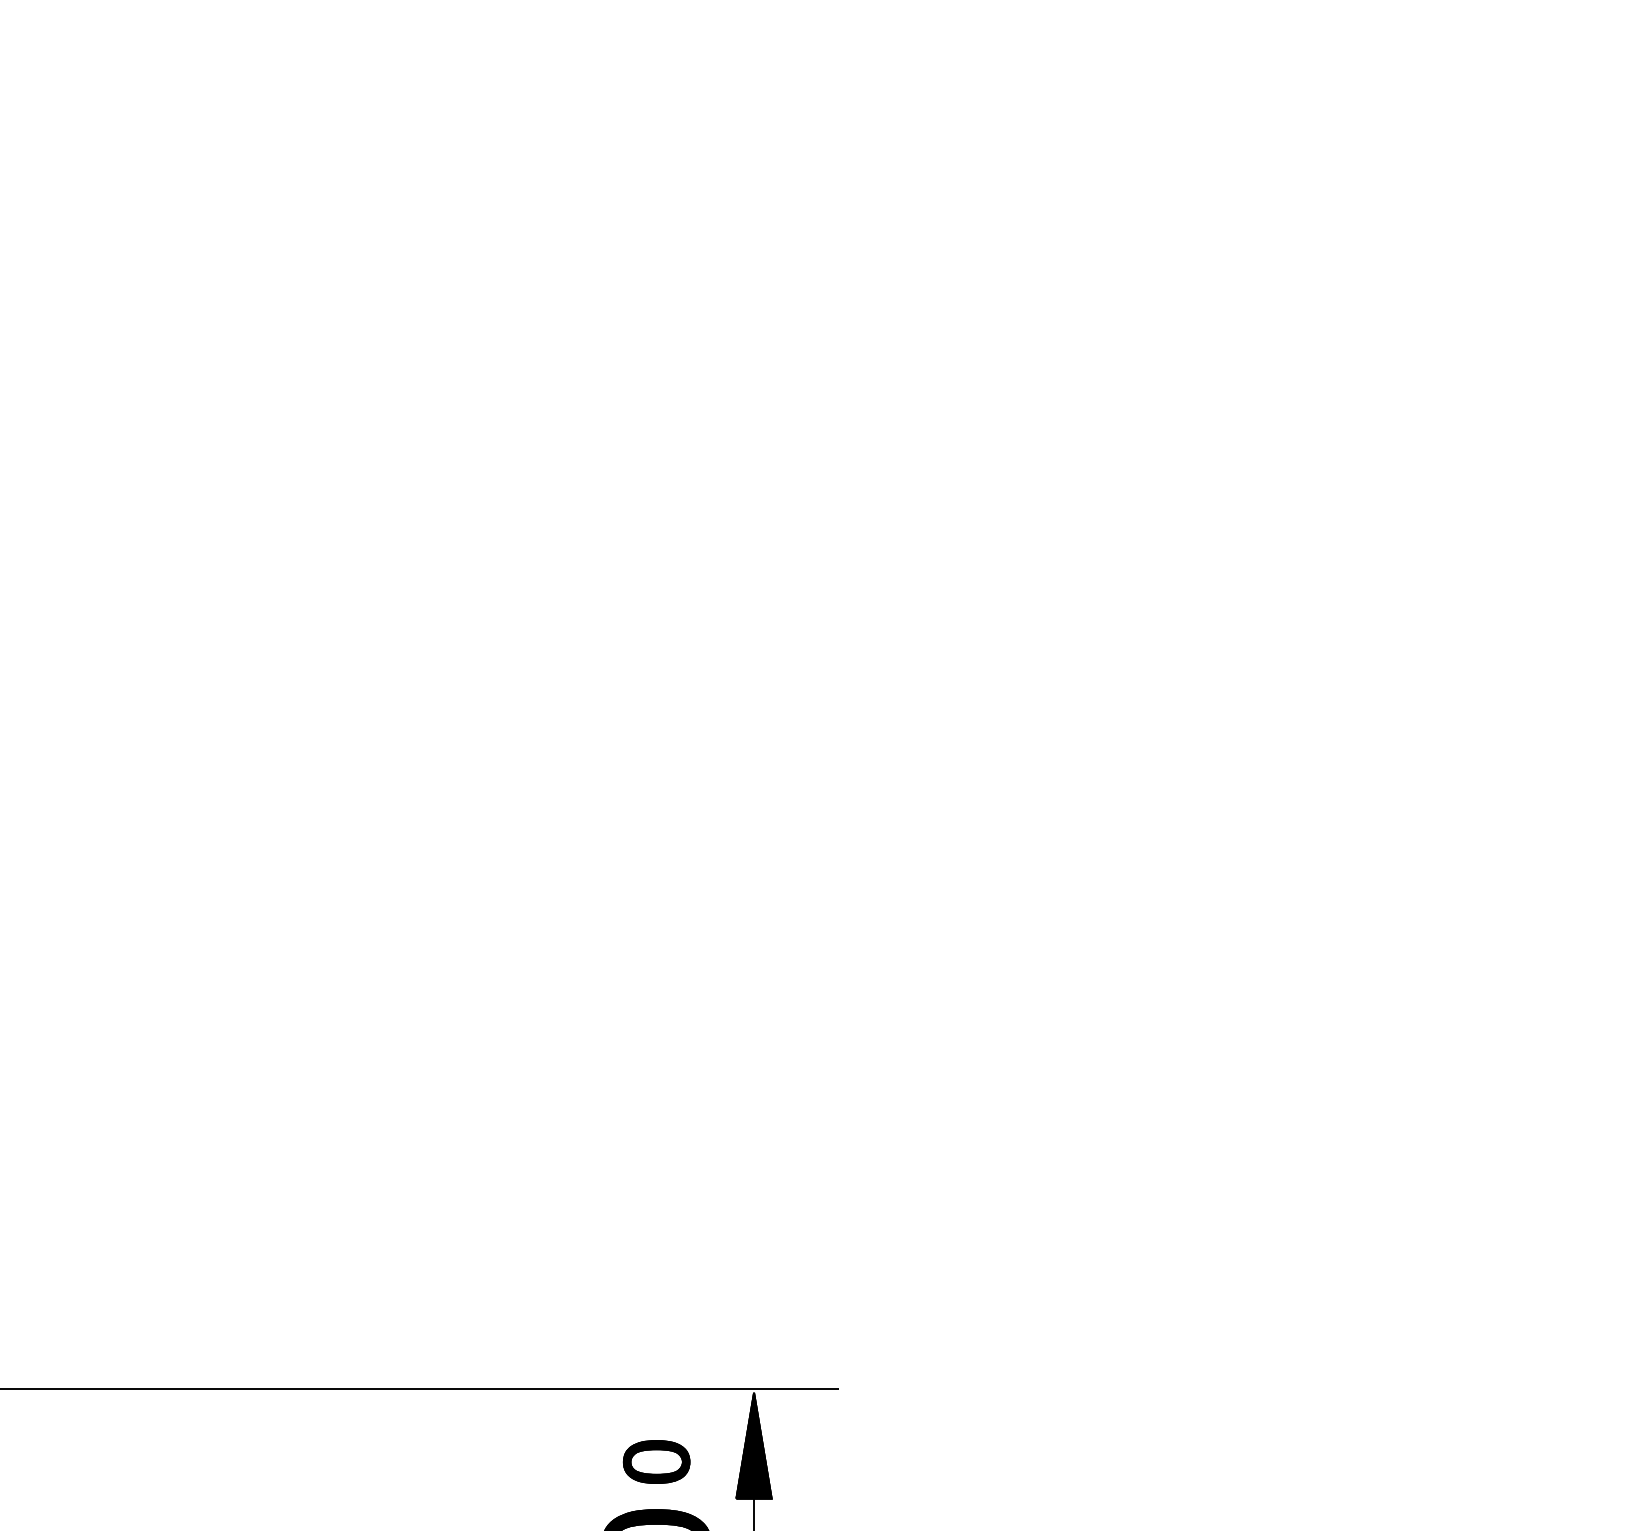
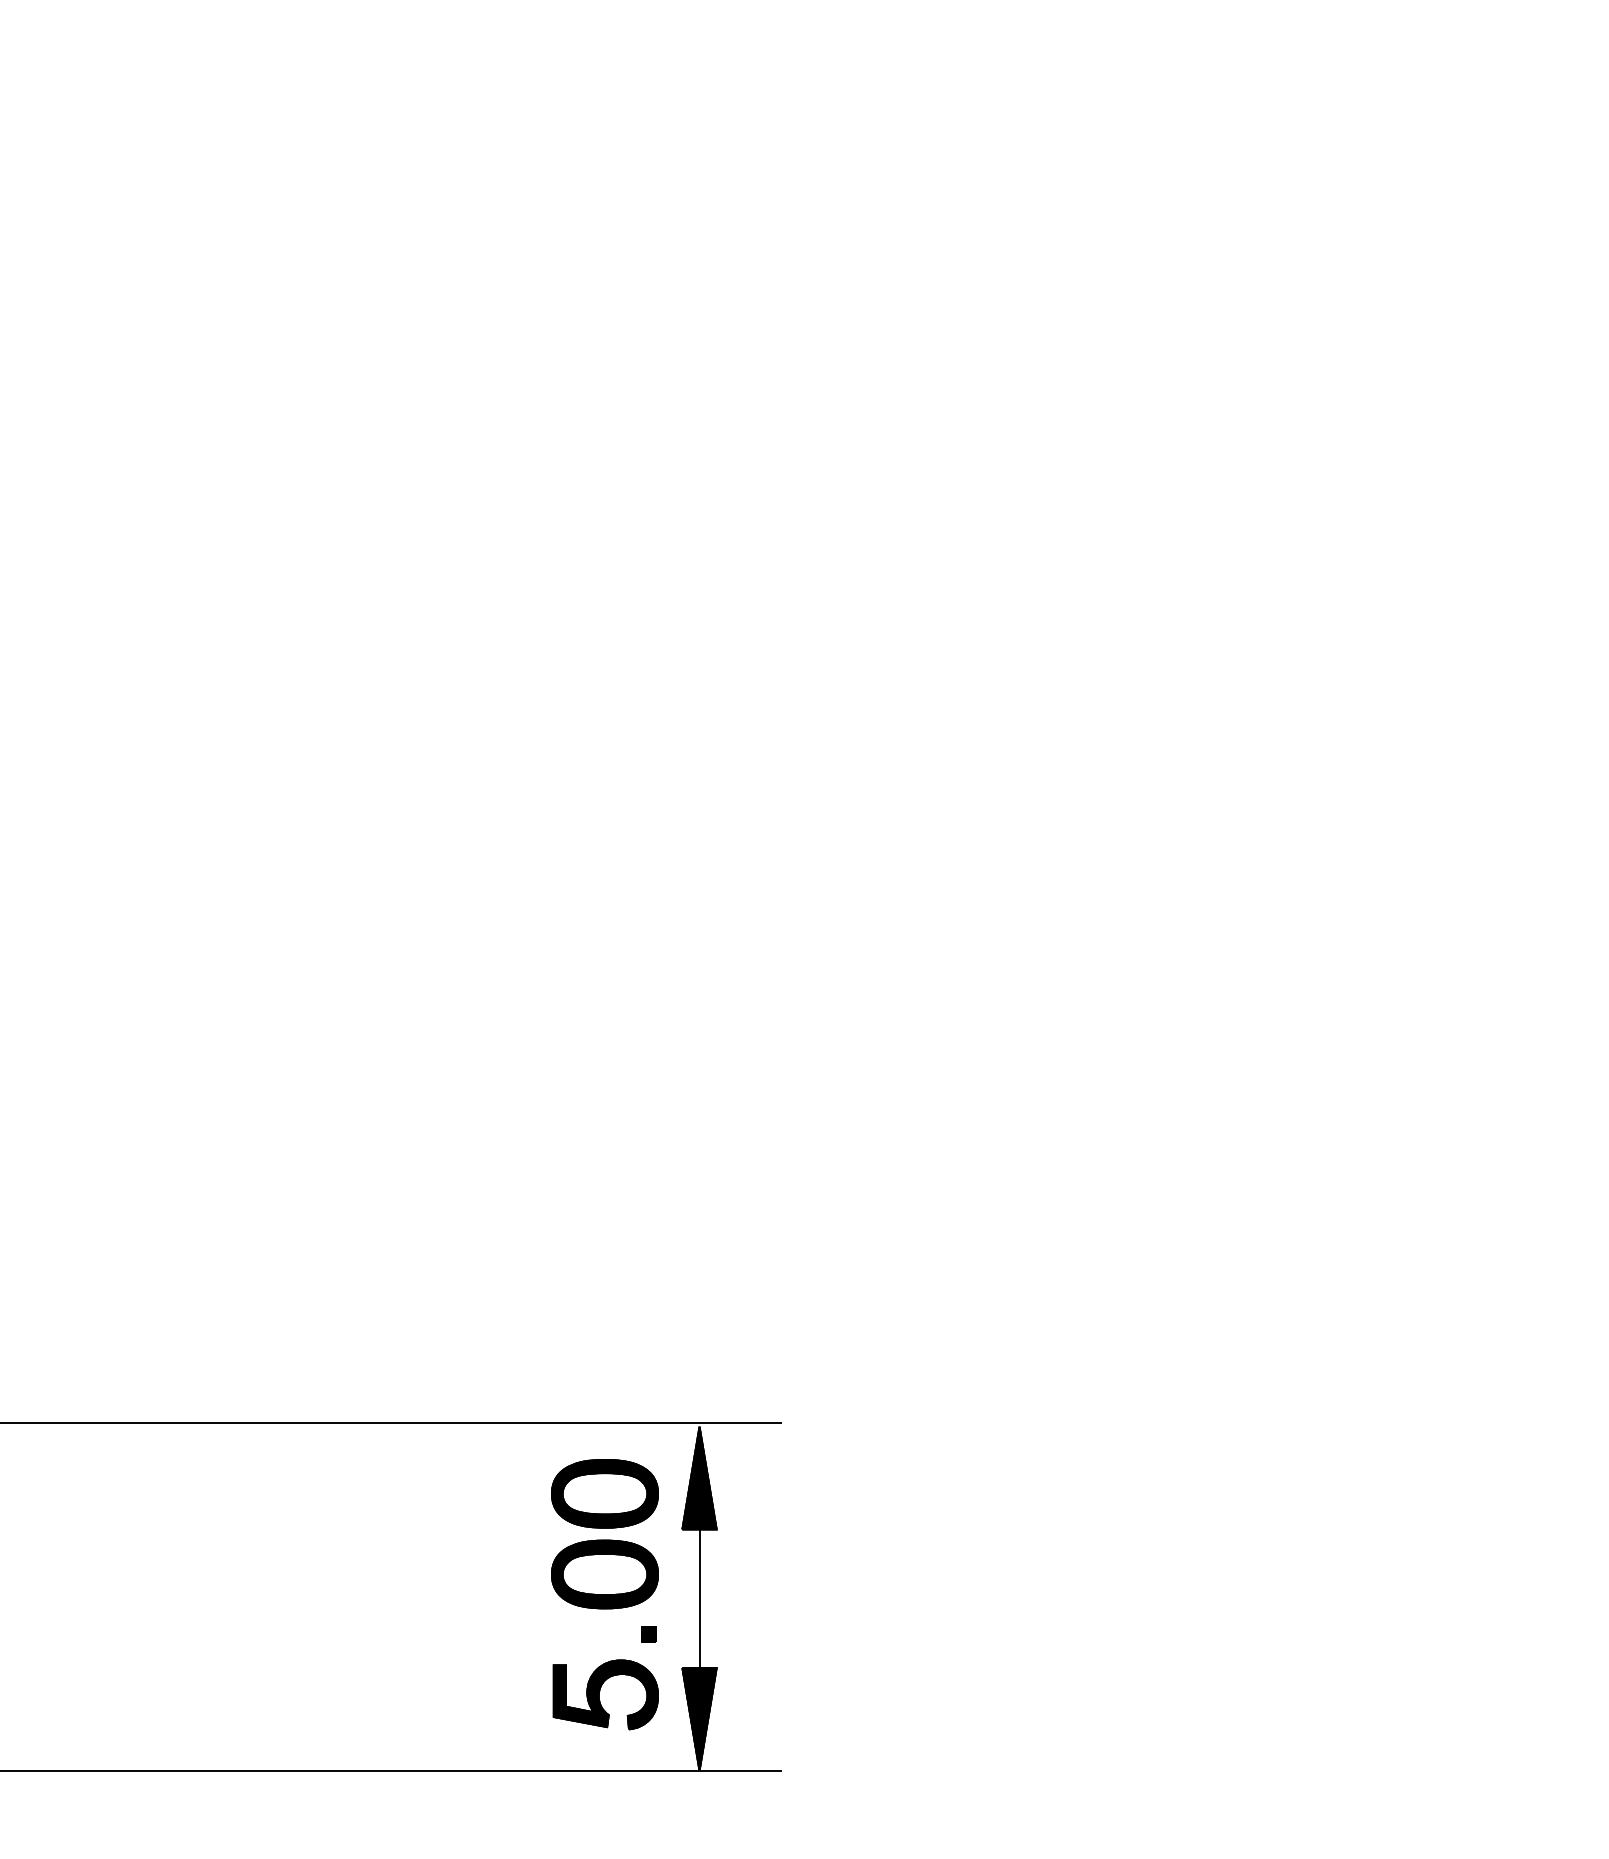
part: (656, 1461) -> (604, 1493), size x1.67

